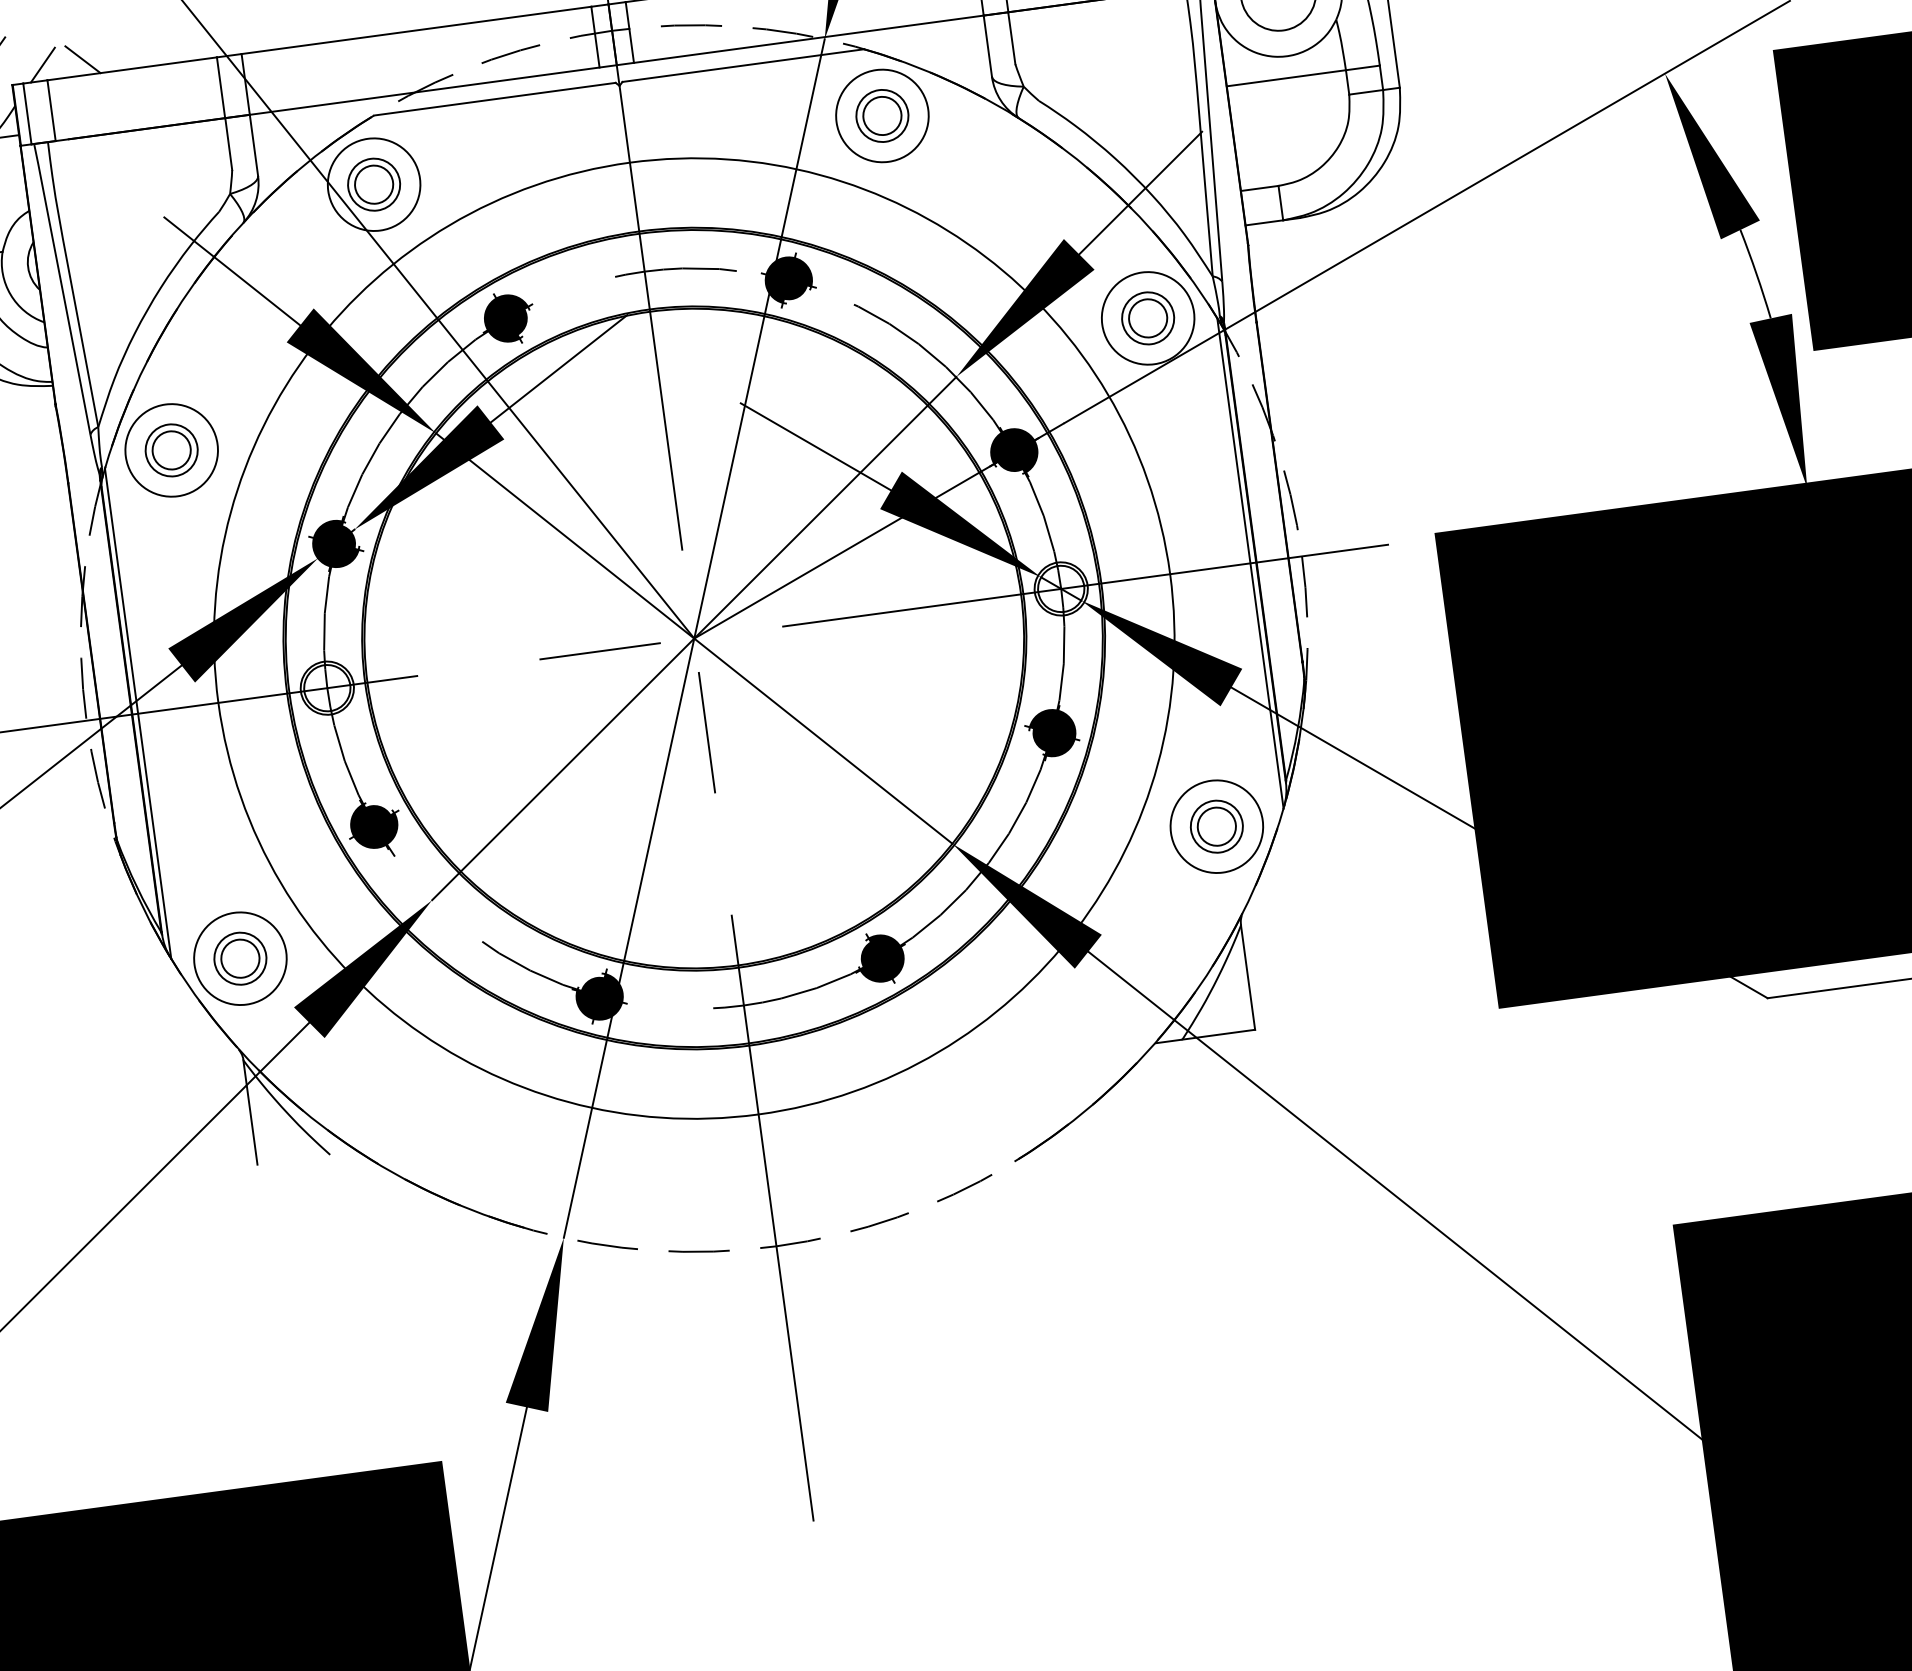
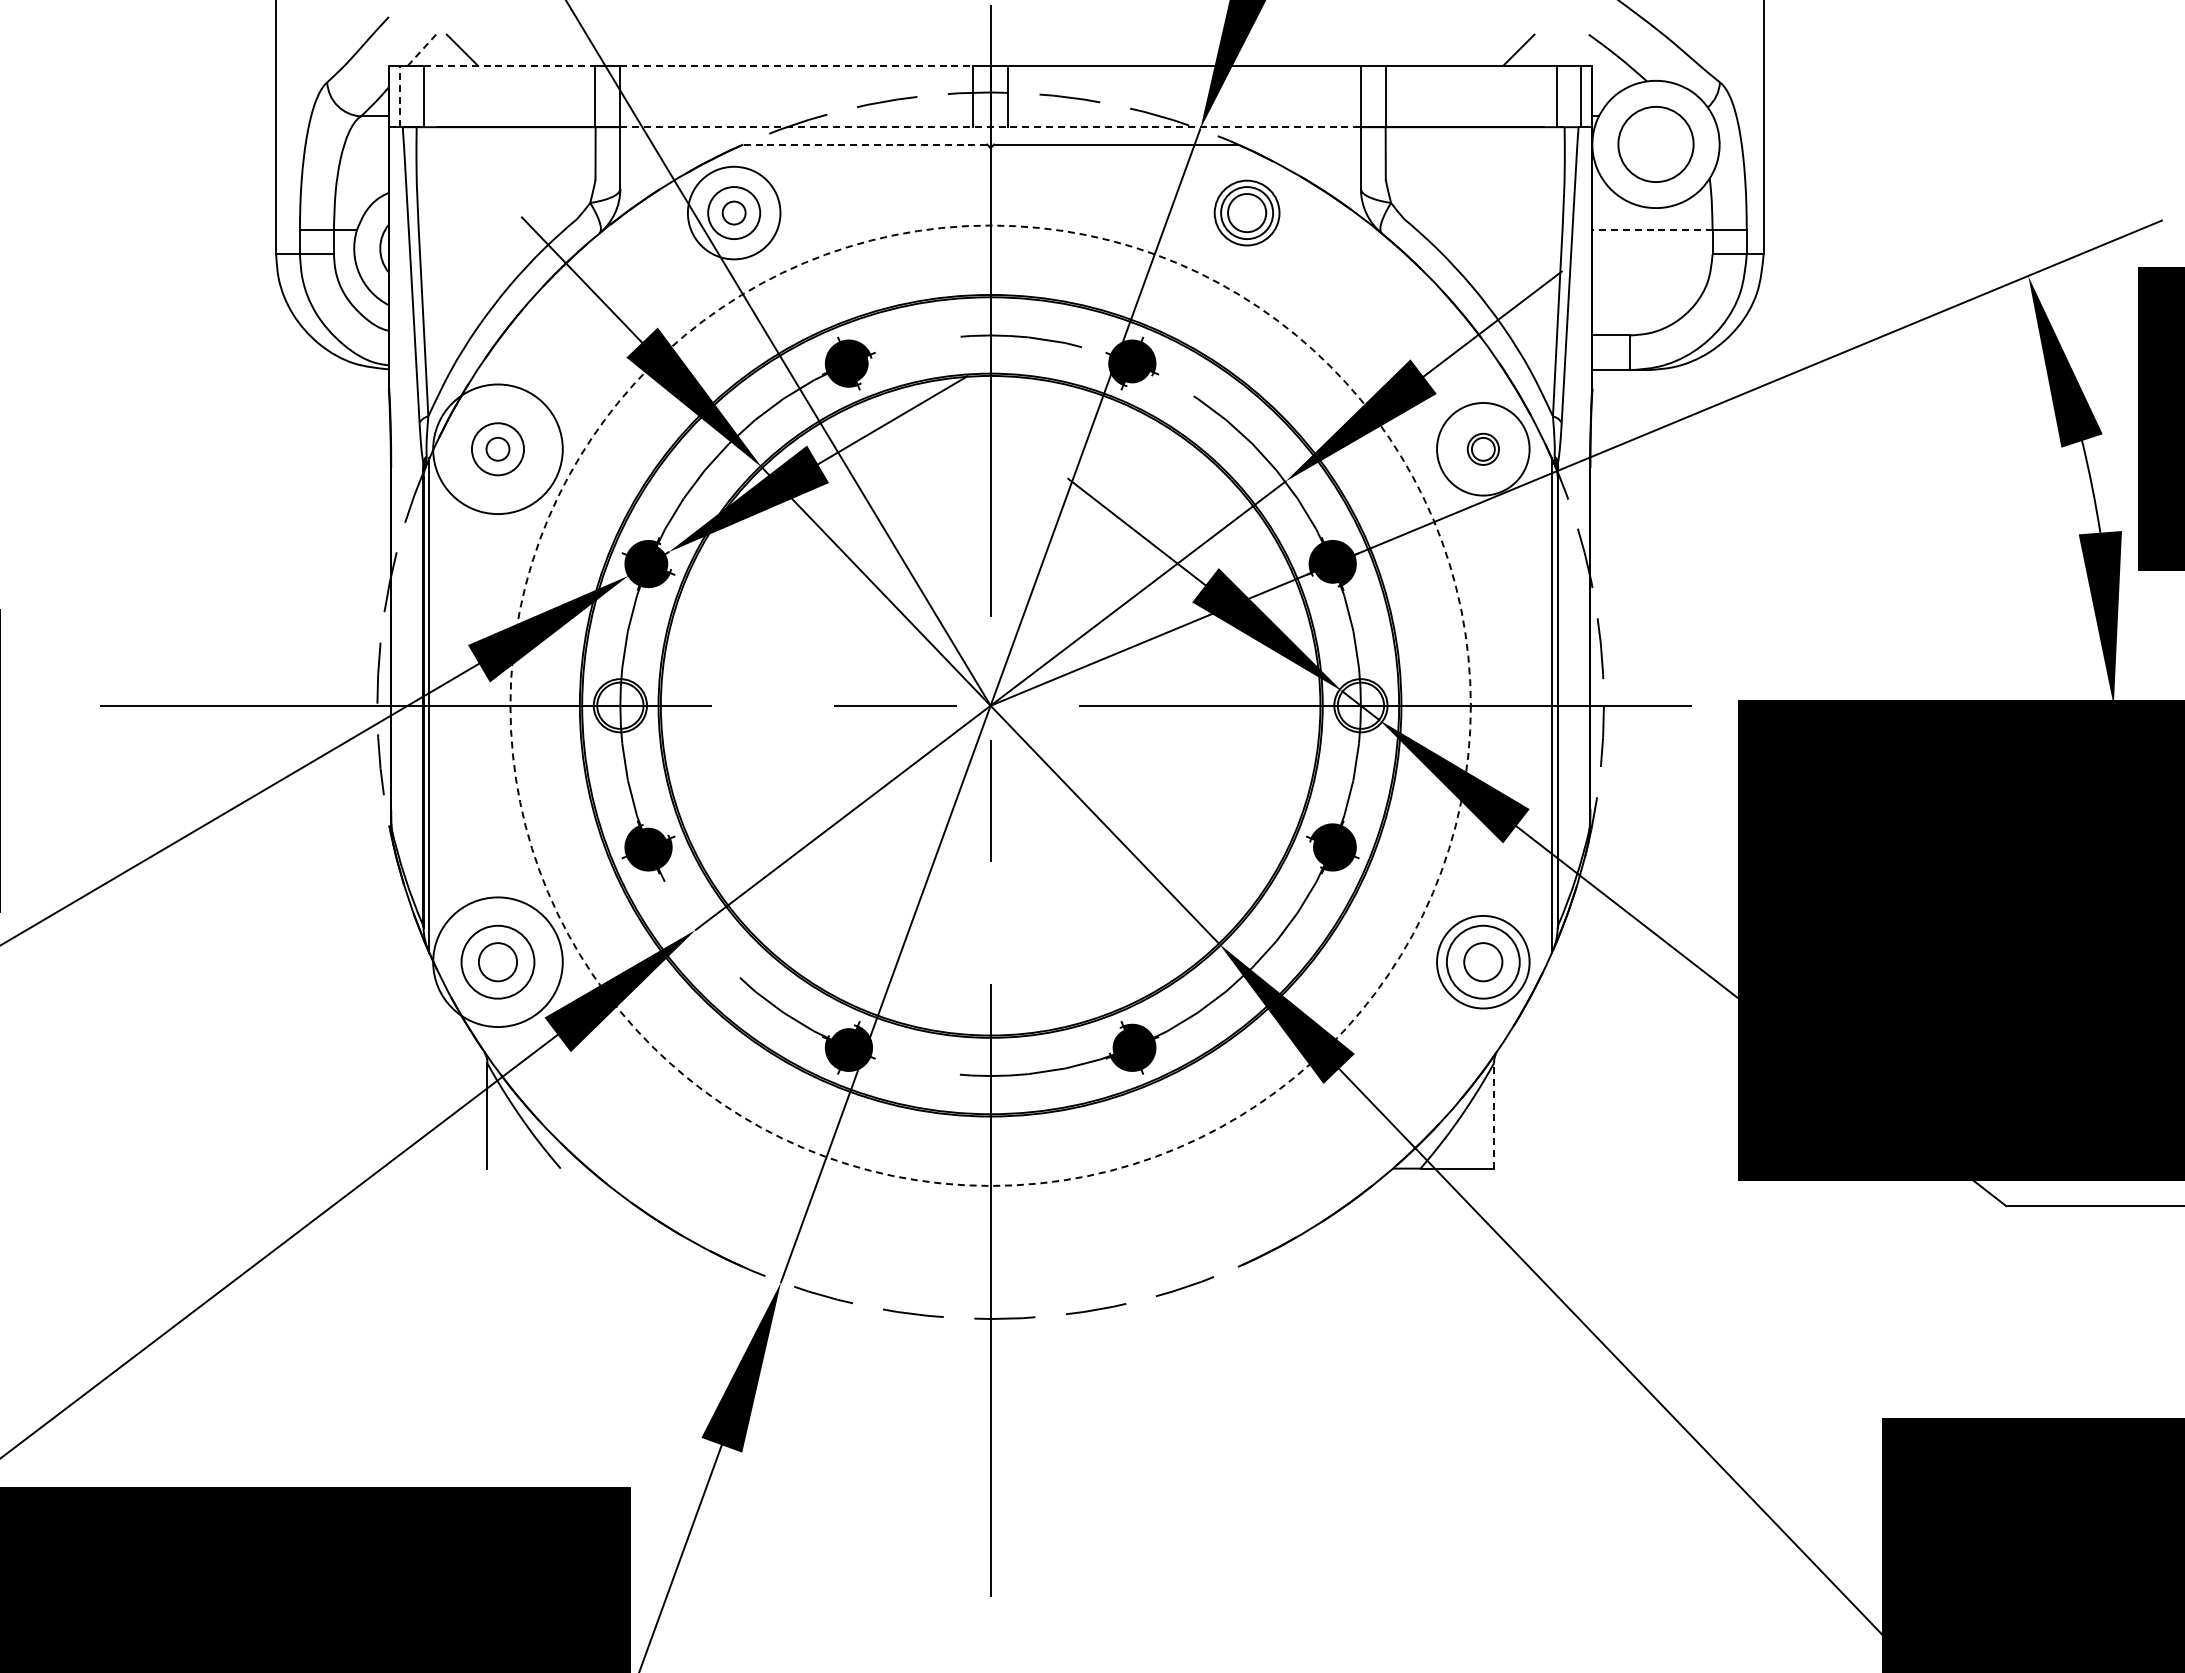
line: (417, 29) -> (797, 65), solid -> dashed
line: (42, 65) -> (421, 50), solid -> dashed
line: (617, 65) -> (991, 127), solid -> dashed
line: (131, 68) -> (509, 65), solid -> dashed
line: (1285, 78) -> (1651, 229), solid -> dashed
line: (495, 99) -> (865, 144), solid -> dashed
line: (27, 113) -> (400, 96), solid -> dashed
circle: (881, 115) -> (1246, 212), size x0.7
circle: (374, 185) -> (734, 213), size x0.6
part: (1148, 318) -> (1483, 449), size x0.6
circle: (171, 450) -> (497, 449), size x0.6
circle: (171, 450) -> (497, 449), size x1.4
circle: (694, 638) -> (990, 705), solid -> dashed
circle: (1217, 826) -> (1483, 962), size x1.4
circle: (239, 958) -> (497, 961), size x1.4
circle: (239, 959) -> (497, 962), size x1.4
line: (1248, 978) -> (1494, 1116), solid -> dashed

